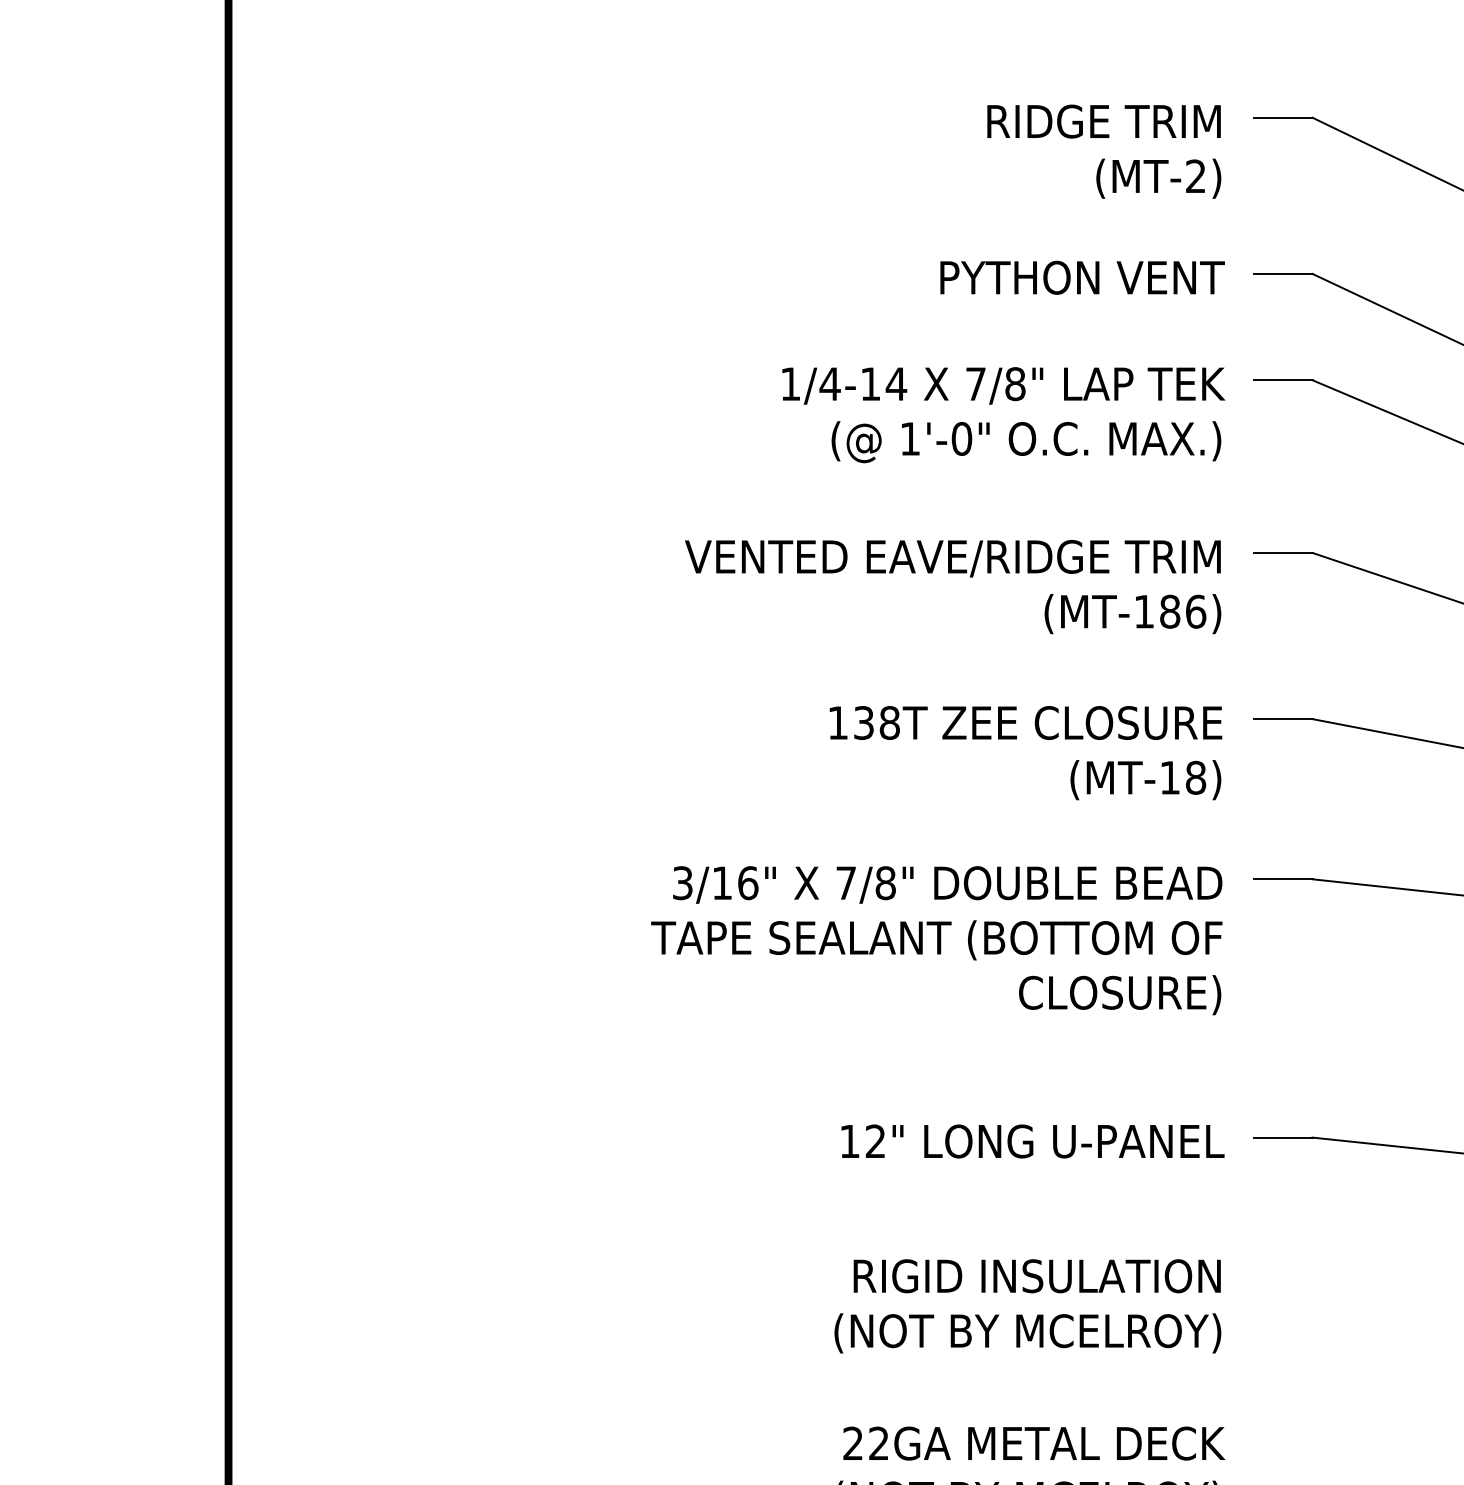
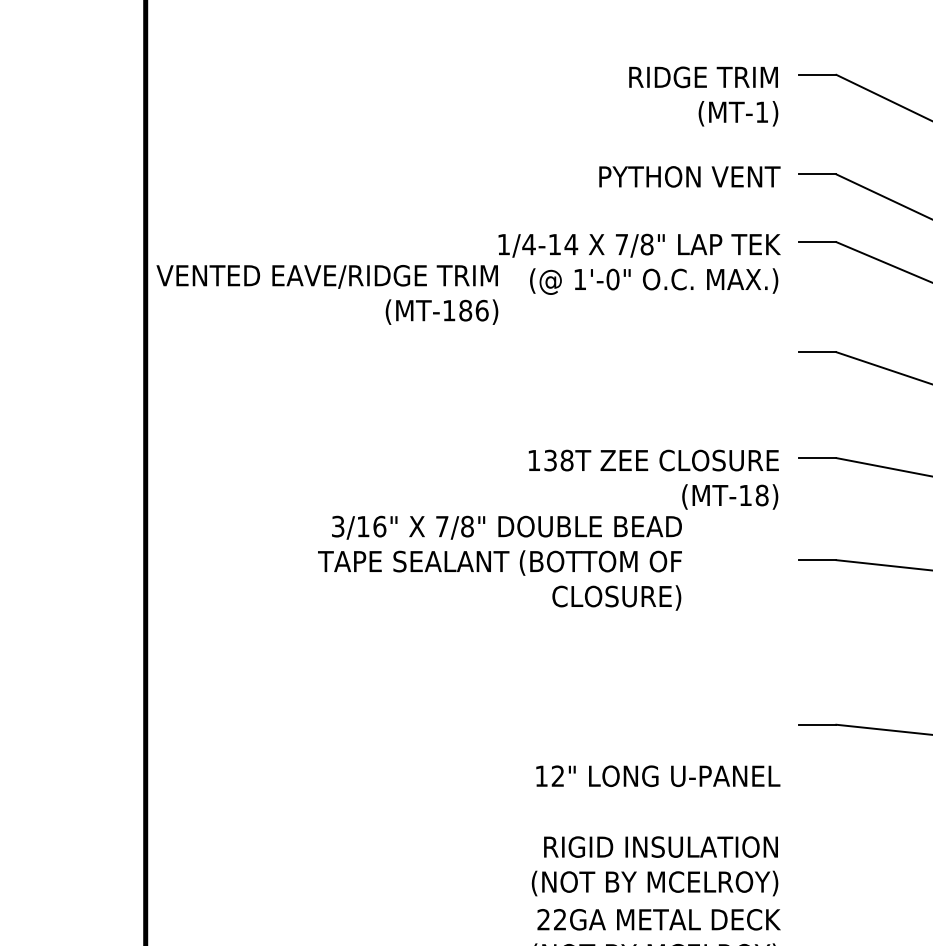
text: (1194, 175) -> (761, 111), (MT-2) -> (MT-1)
text: (953, 586) -> (327, 294), moved
text: (936, 939) -> (499, 562), moved
text: (1033, 1140) -> (658, 775), moved
text: (1027, 1306) -> (654, 866), moved

